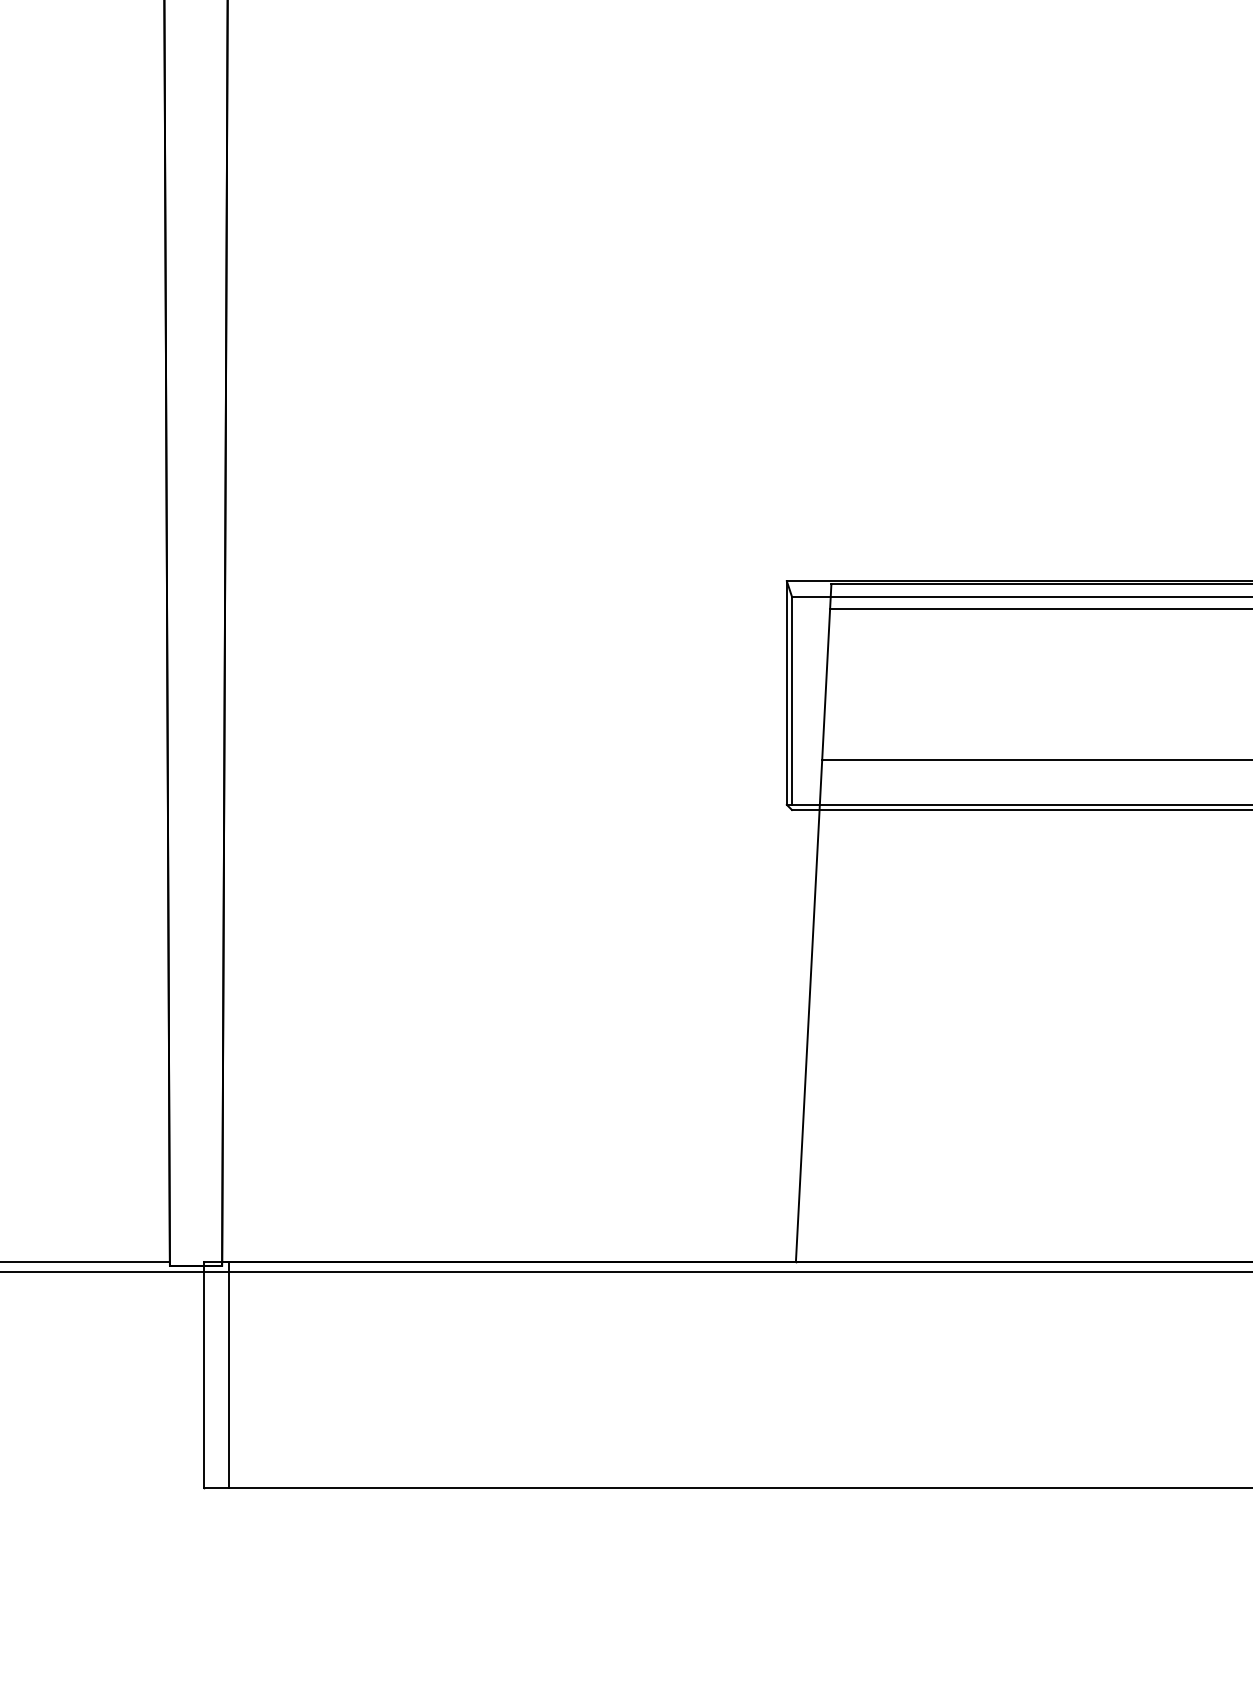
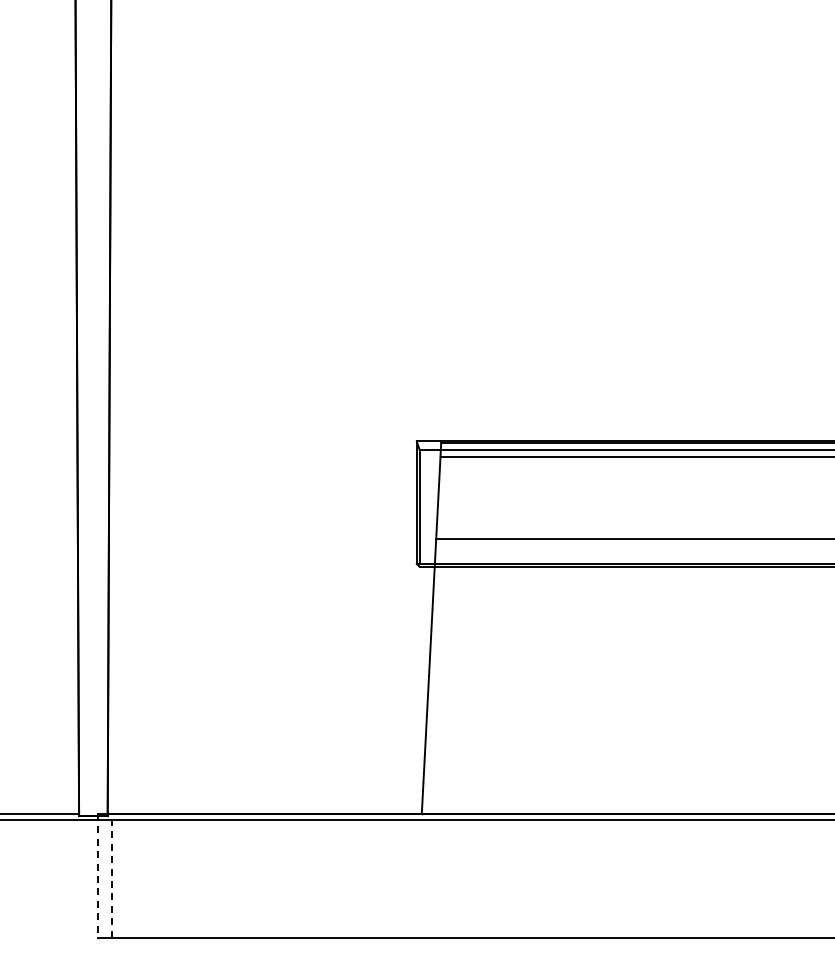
line: (203, 1374) -> (97, 875), solid -> dashed
line: (229, 1374) -> (111, 875), solid -> dashed

